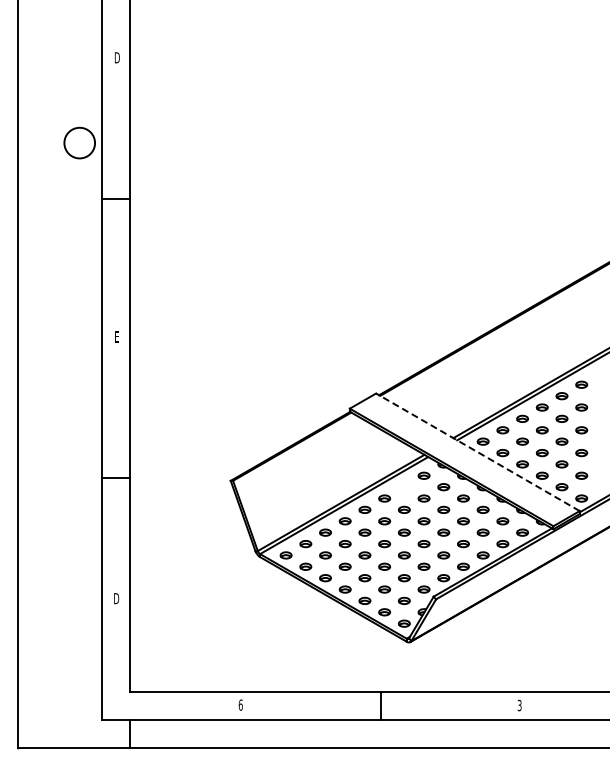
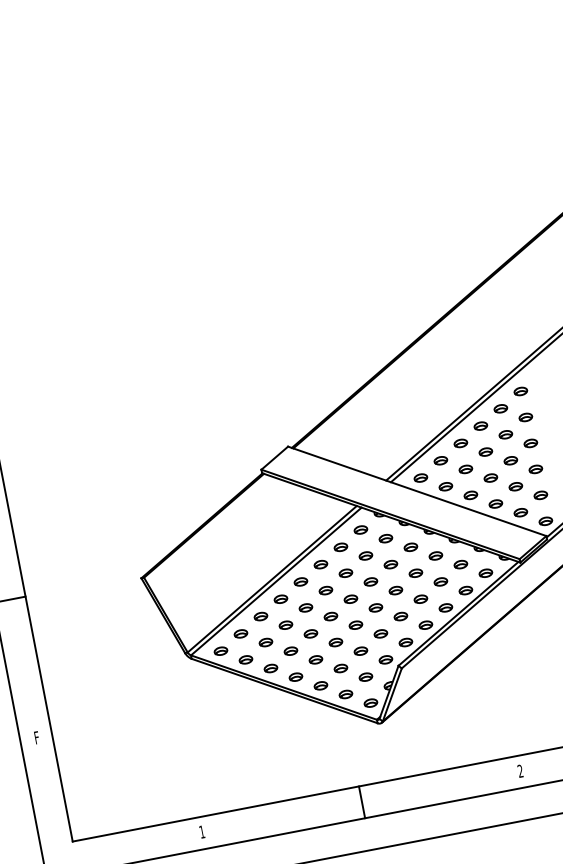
line: (477, 452) -> (416, 491), dashed -> solid
part: (404, 487) -> (341, 547), added
text: (116, 598) -> (36, 737), D -> F
text: (240, 704) -> (201, 831), 6 -> 1
text: (519, 705) -> (520, 771), 3 -> 2

